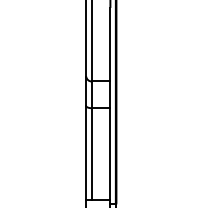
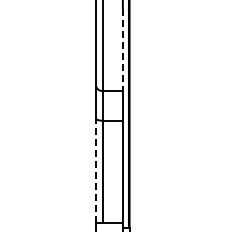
line: (110, 44) -> (122, 49), solid -> dashed
line: (85, 152) -> (95, 170), solid -> dashed

